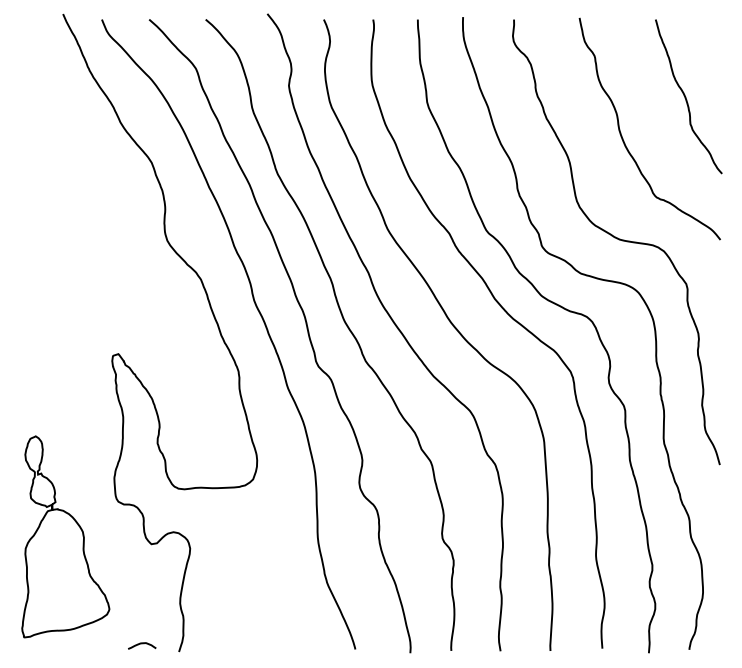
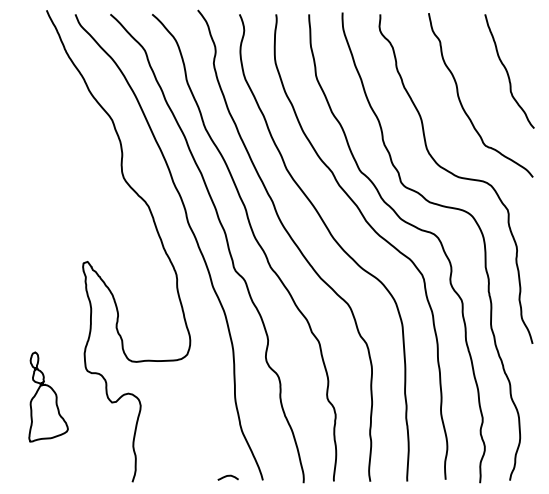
part: (65, 536) -> (48, 396), size x0.6
curve: (141, 644) -> (227, 476), moved

